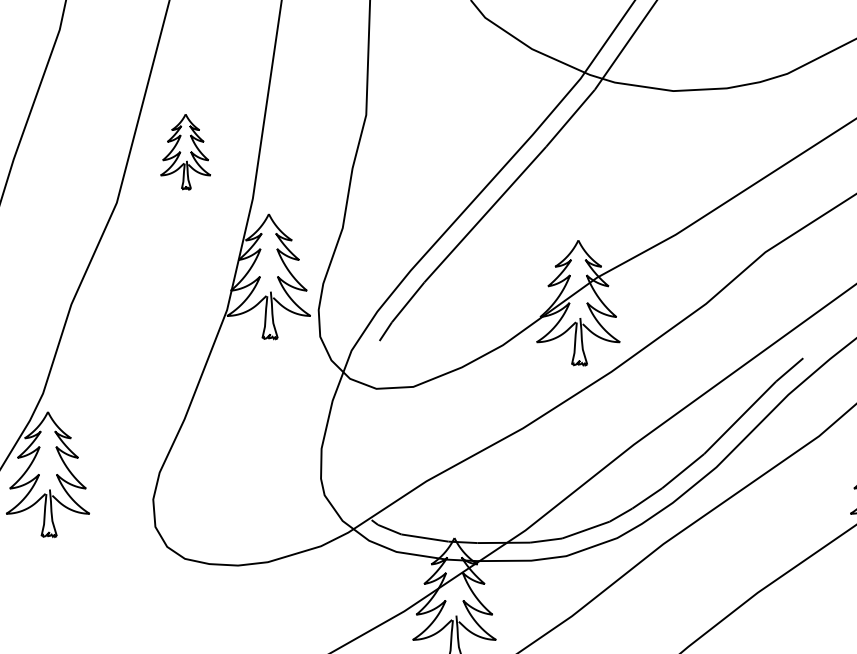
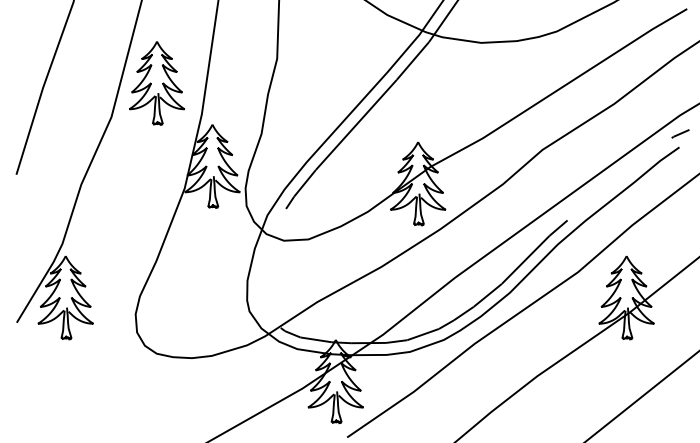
part: (186, 152) -> (157, 83), size x1.67

